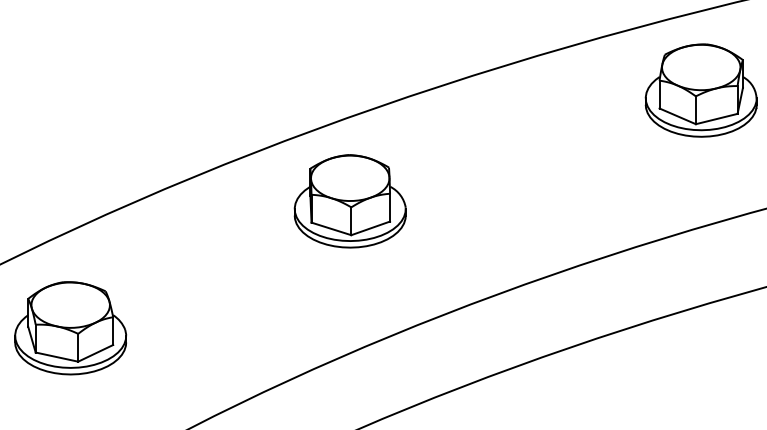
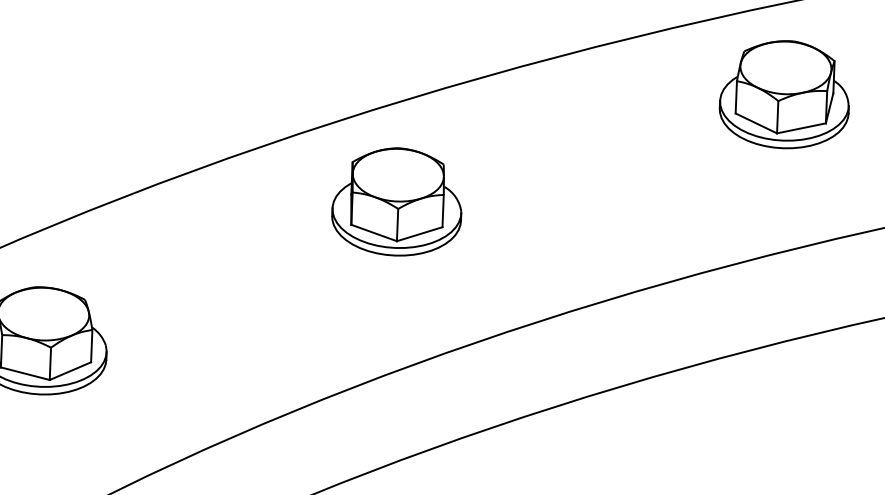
part: (349, 201) -> (396, 202), moved

